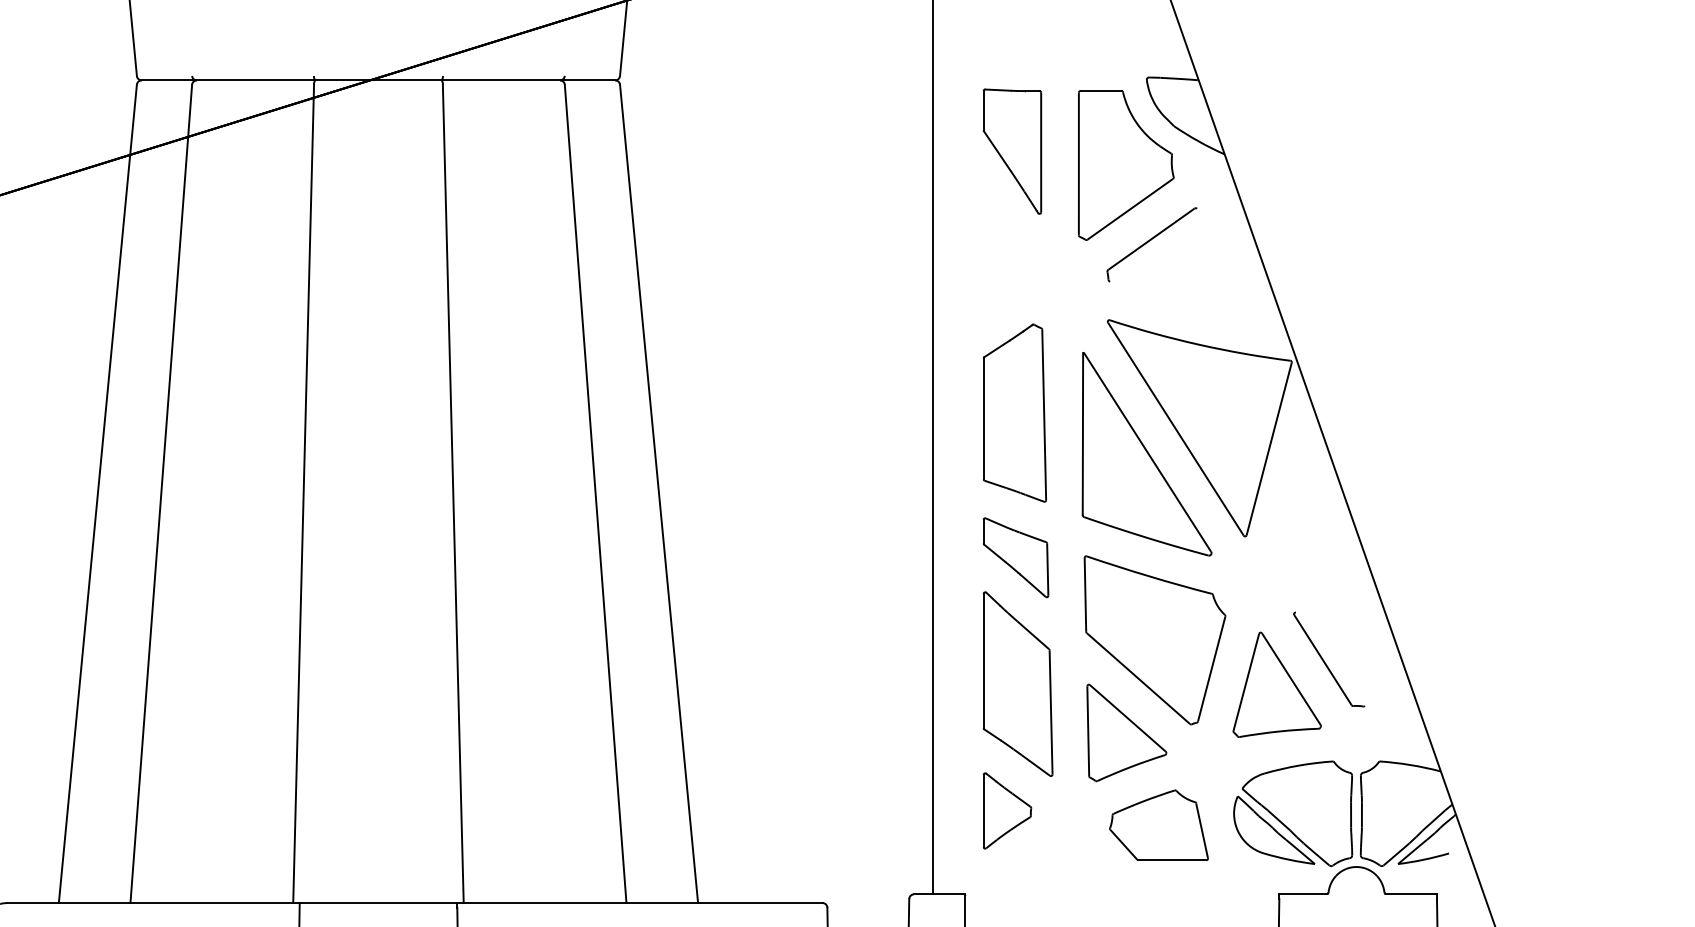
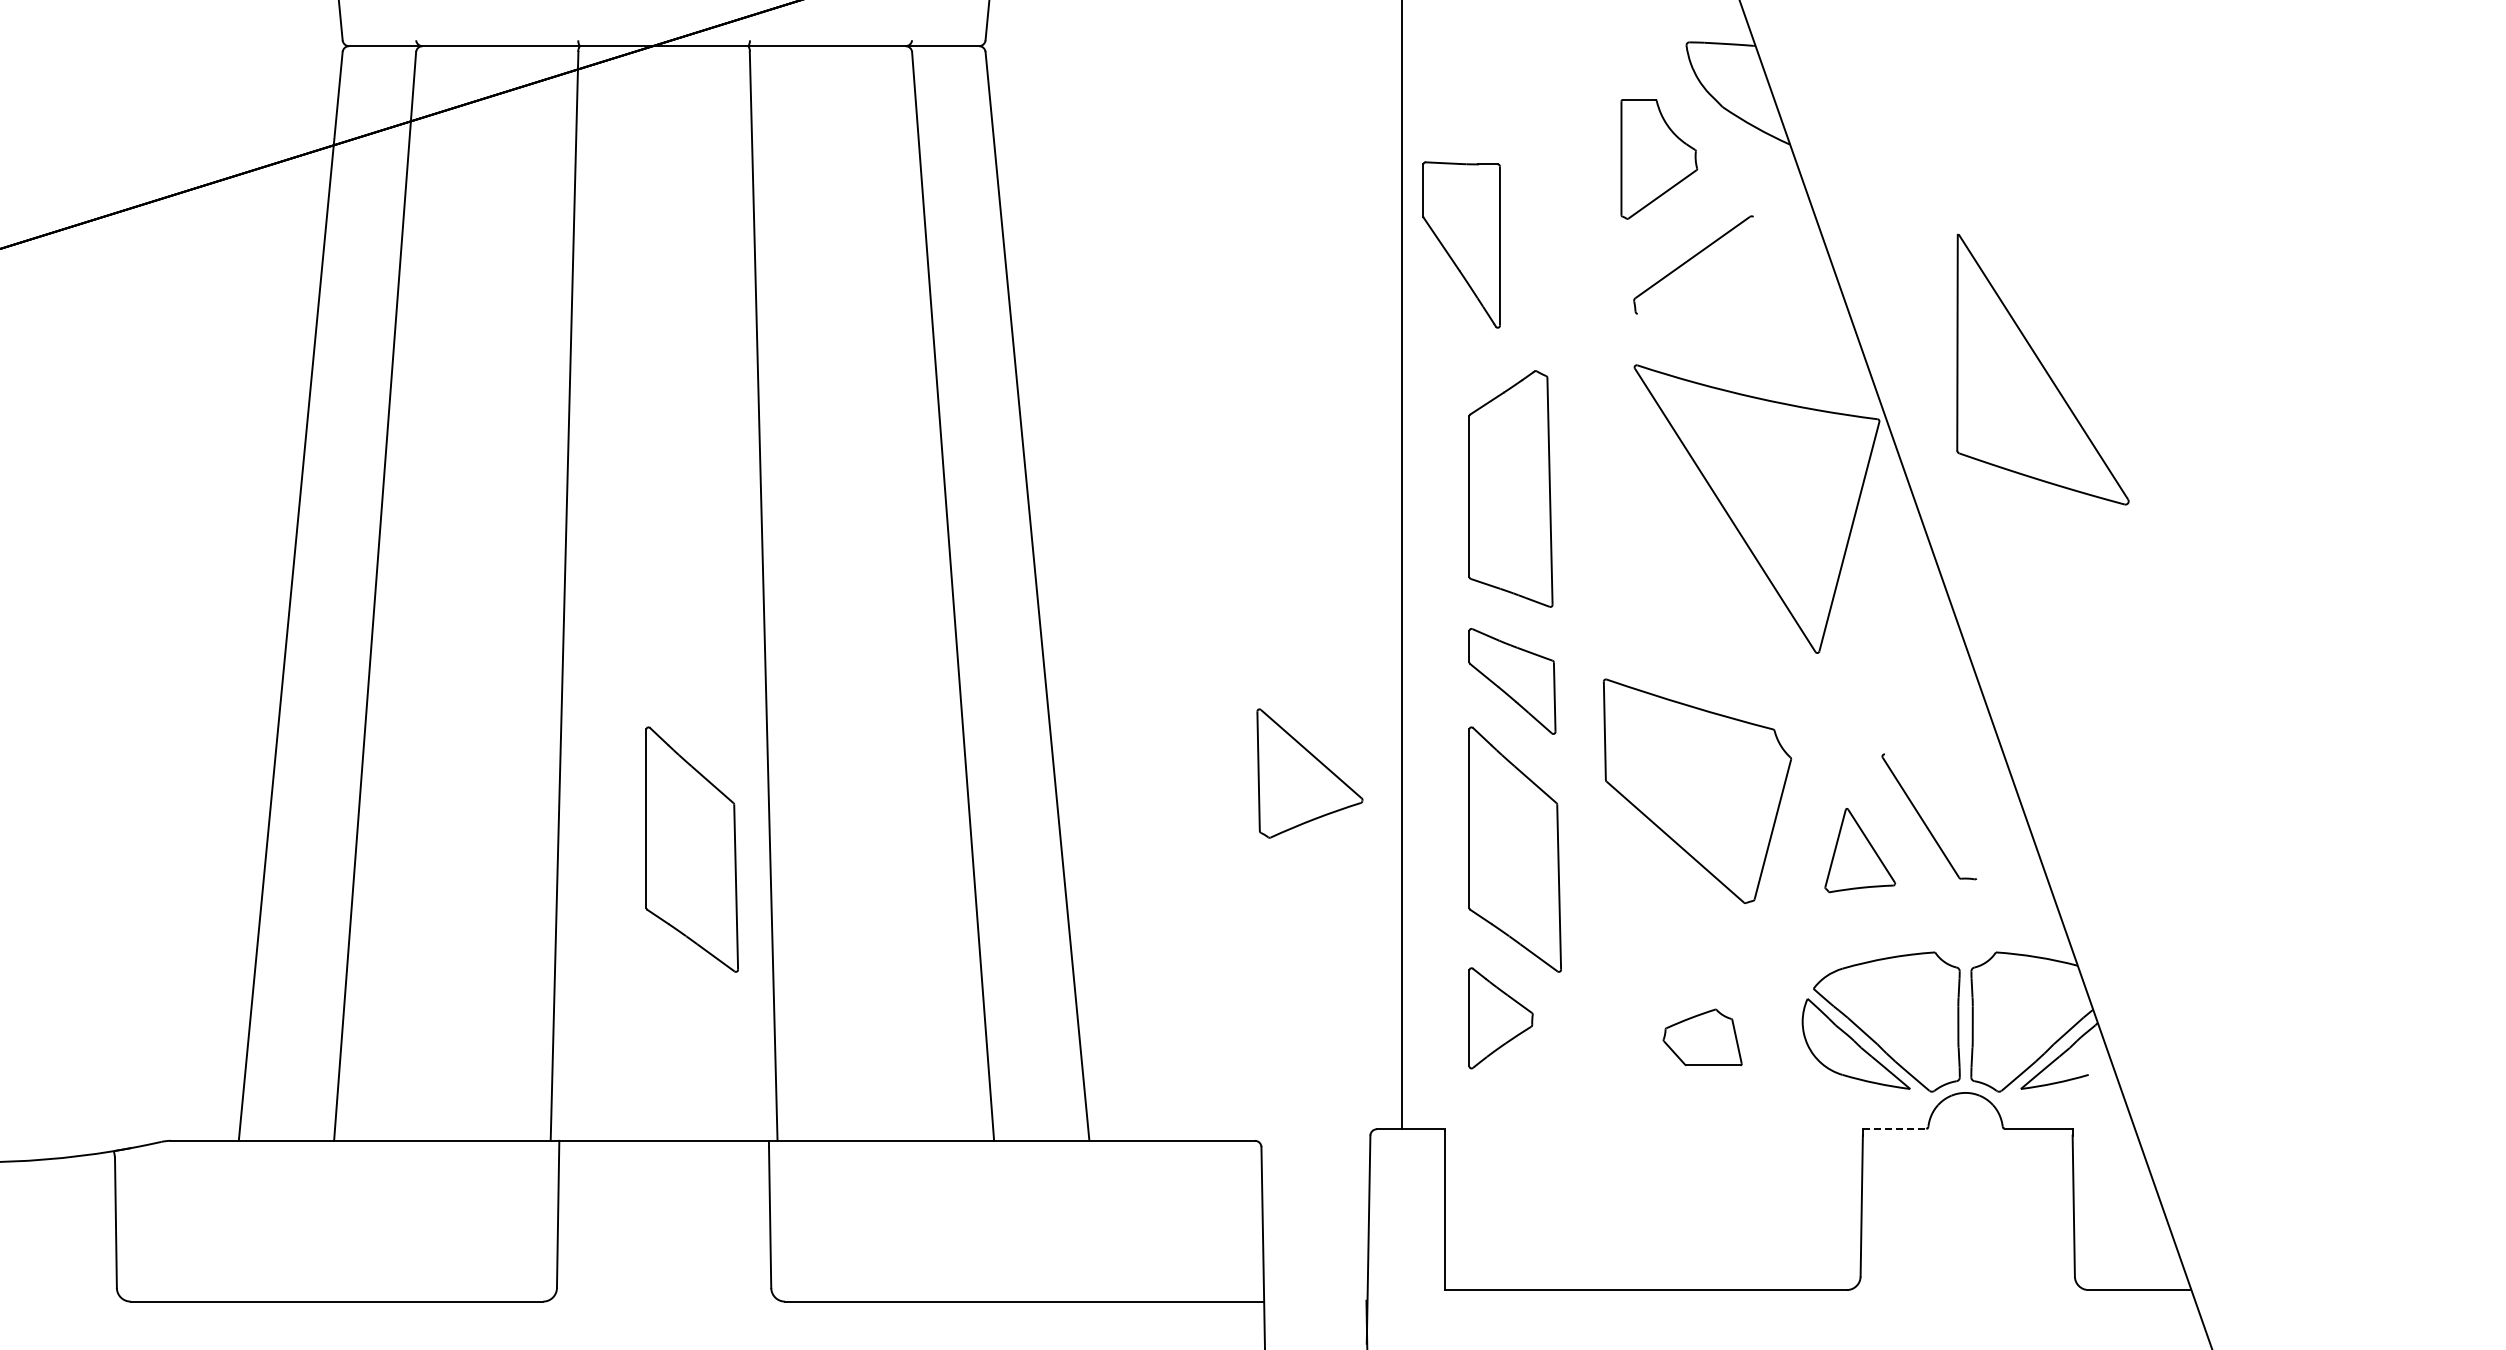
part: (1012, 151) -> (1461, 244), moved
part: (1126, 165) -> (1659, 159), size x0.6
part: (1146, 454) -> (2042, 369), moved
part: (399, 684) -> (691, 849), added
part: (1277, 684) -> (1860, 850), size x0.6
part: (1126, 732) -> (1309, 773), moved
part: (1158, 825) -> (1702, 1037), size x0.6
line: (1303, 894) -> (1894, 1129), solid -> dashed

